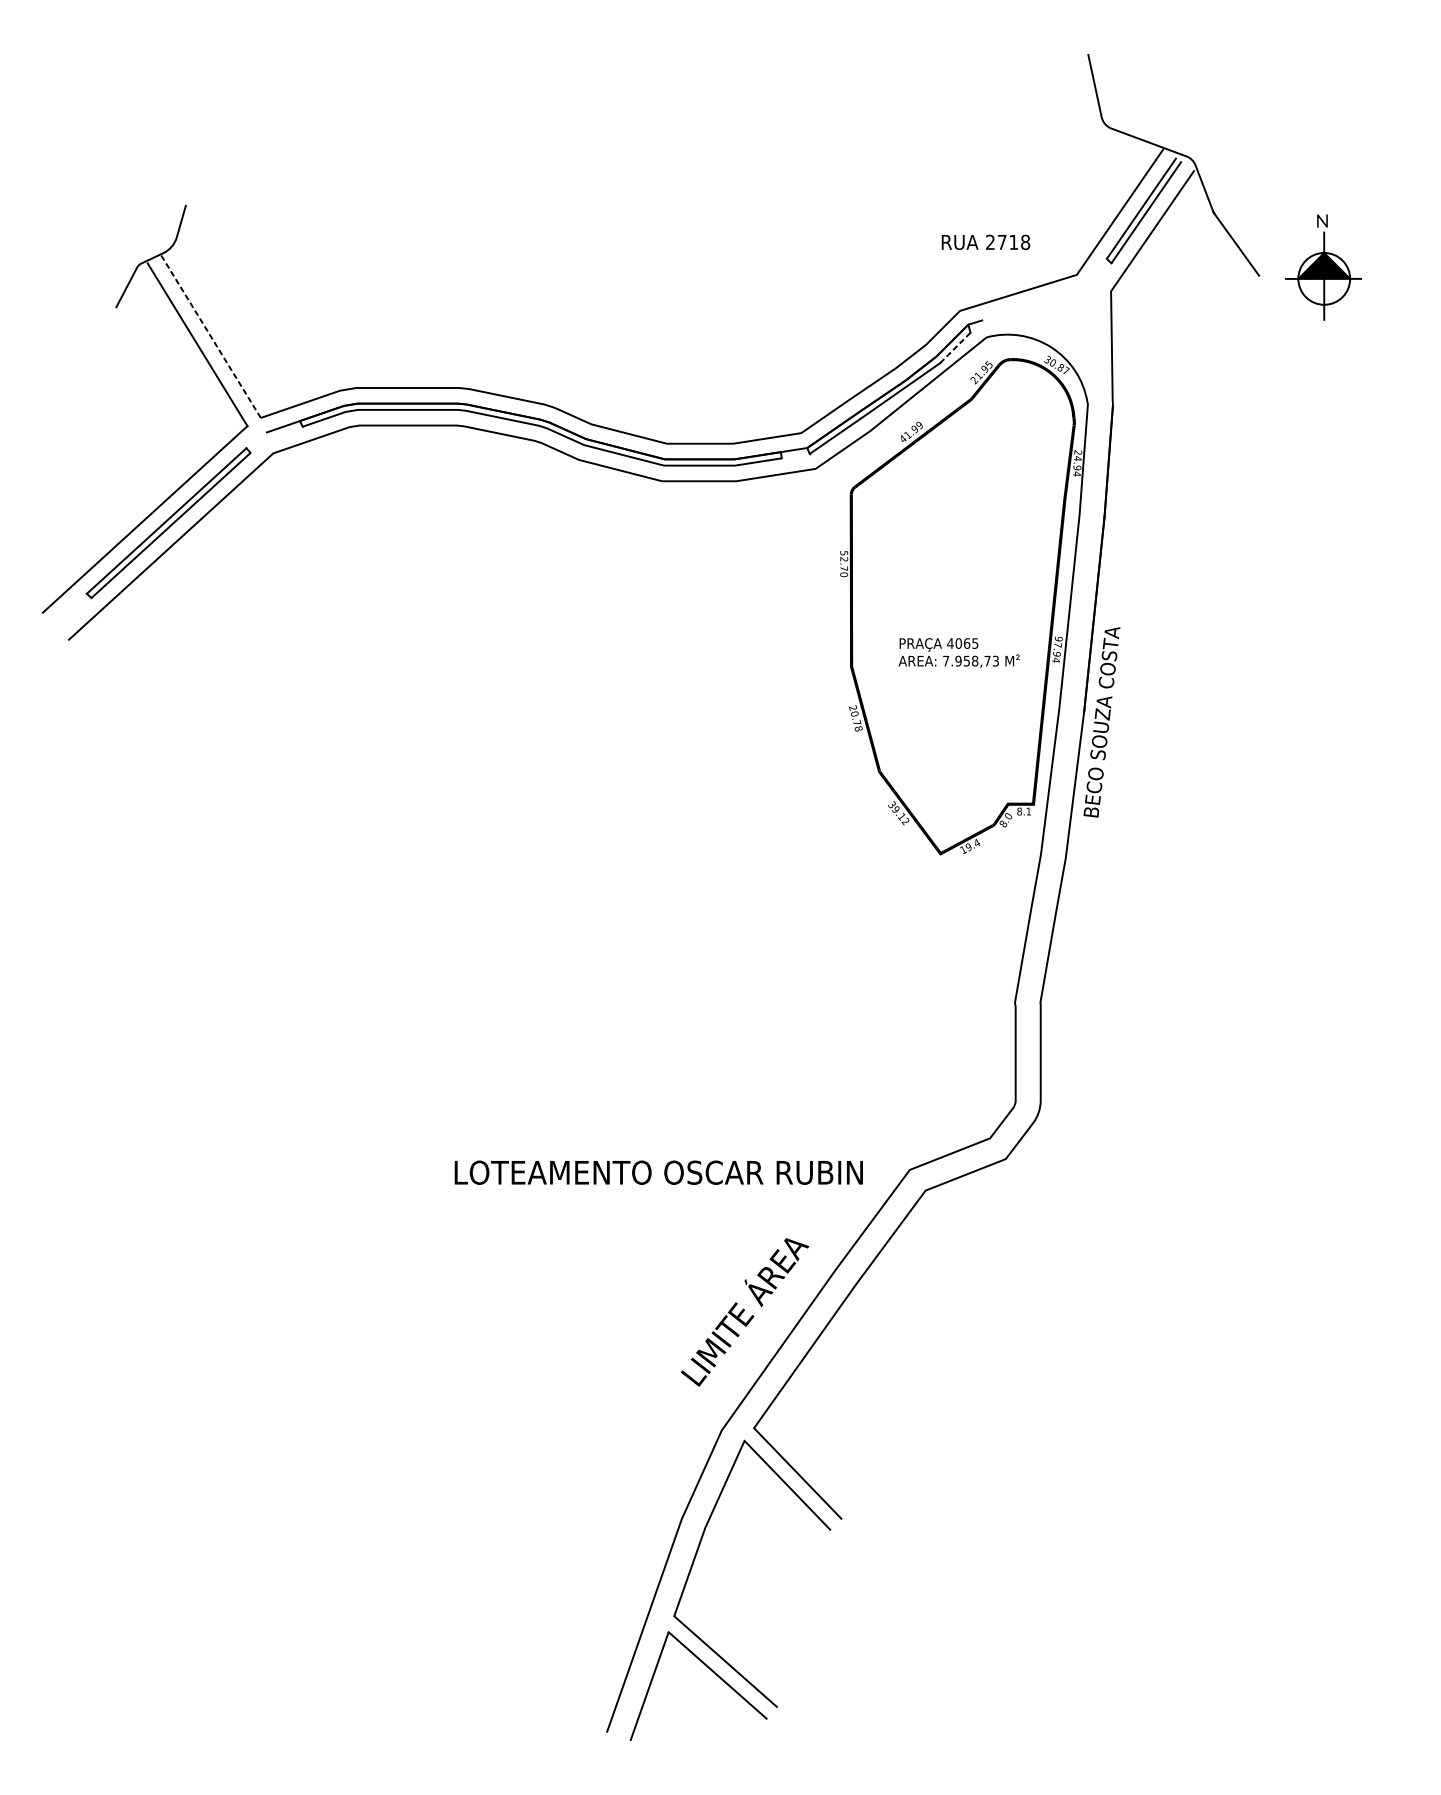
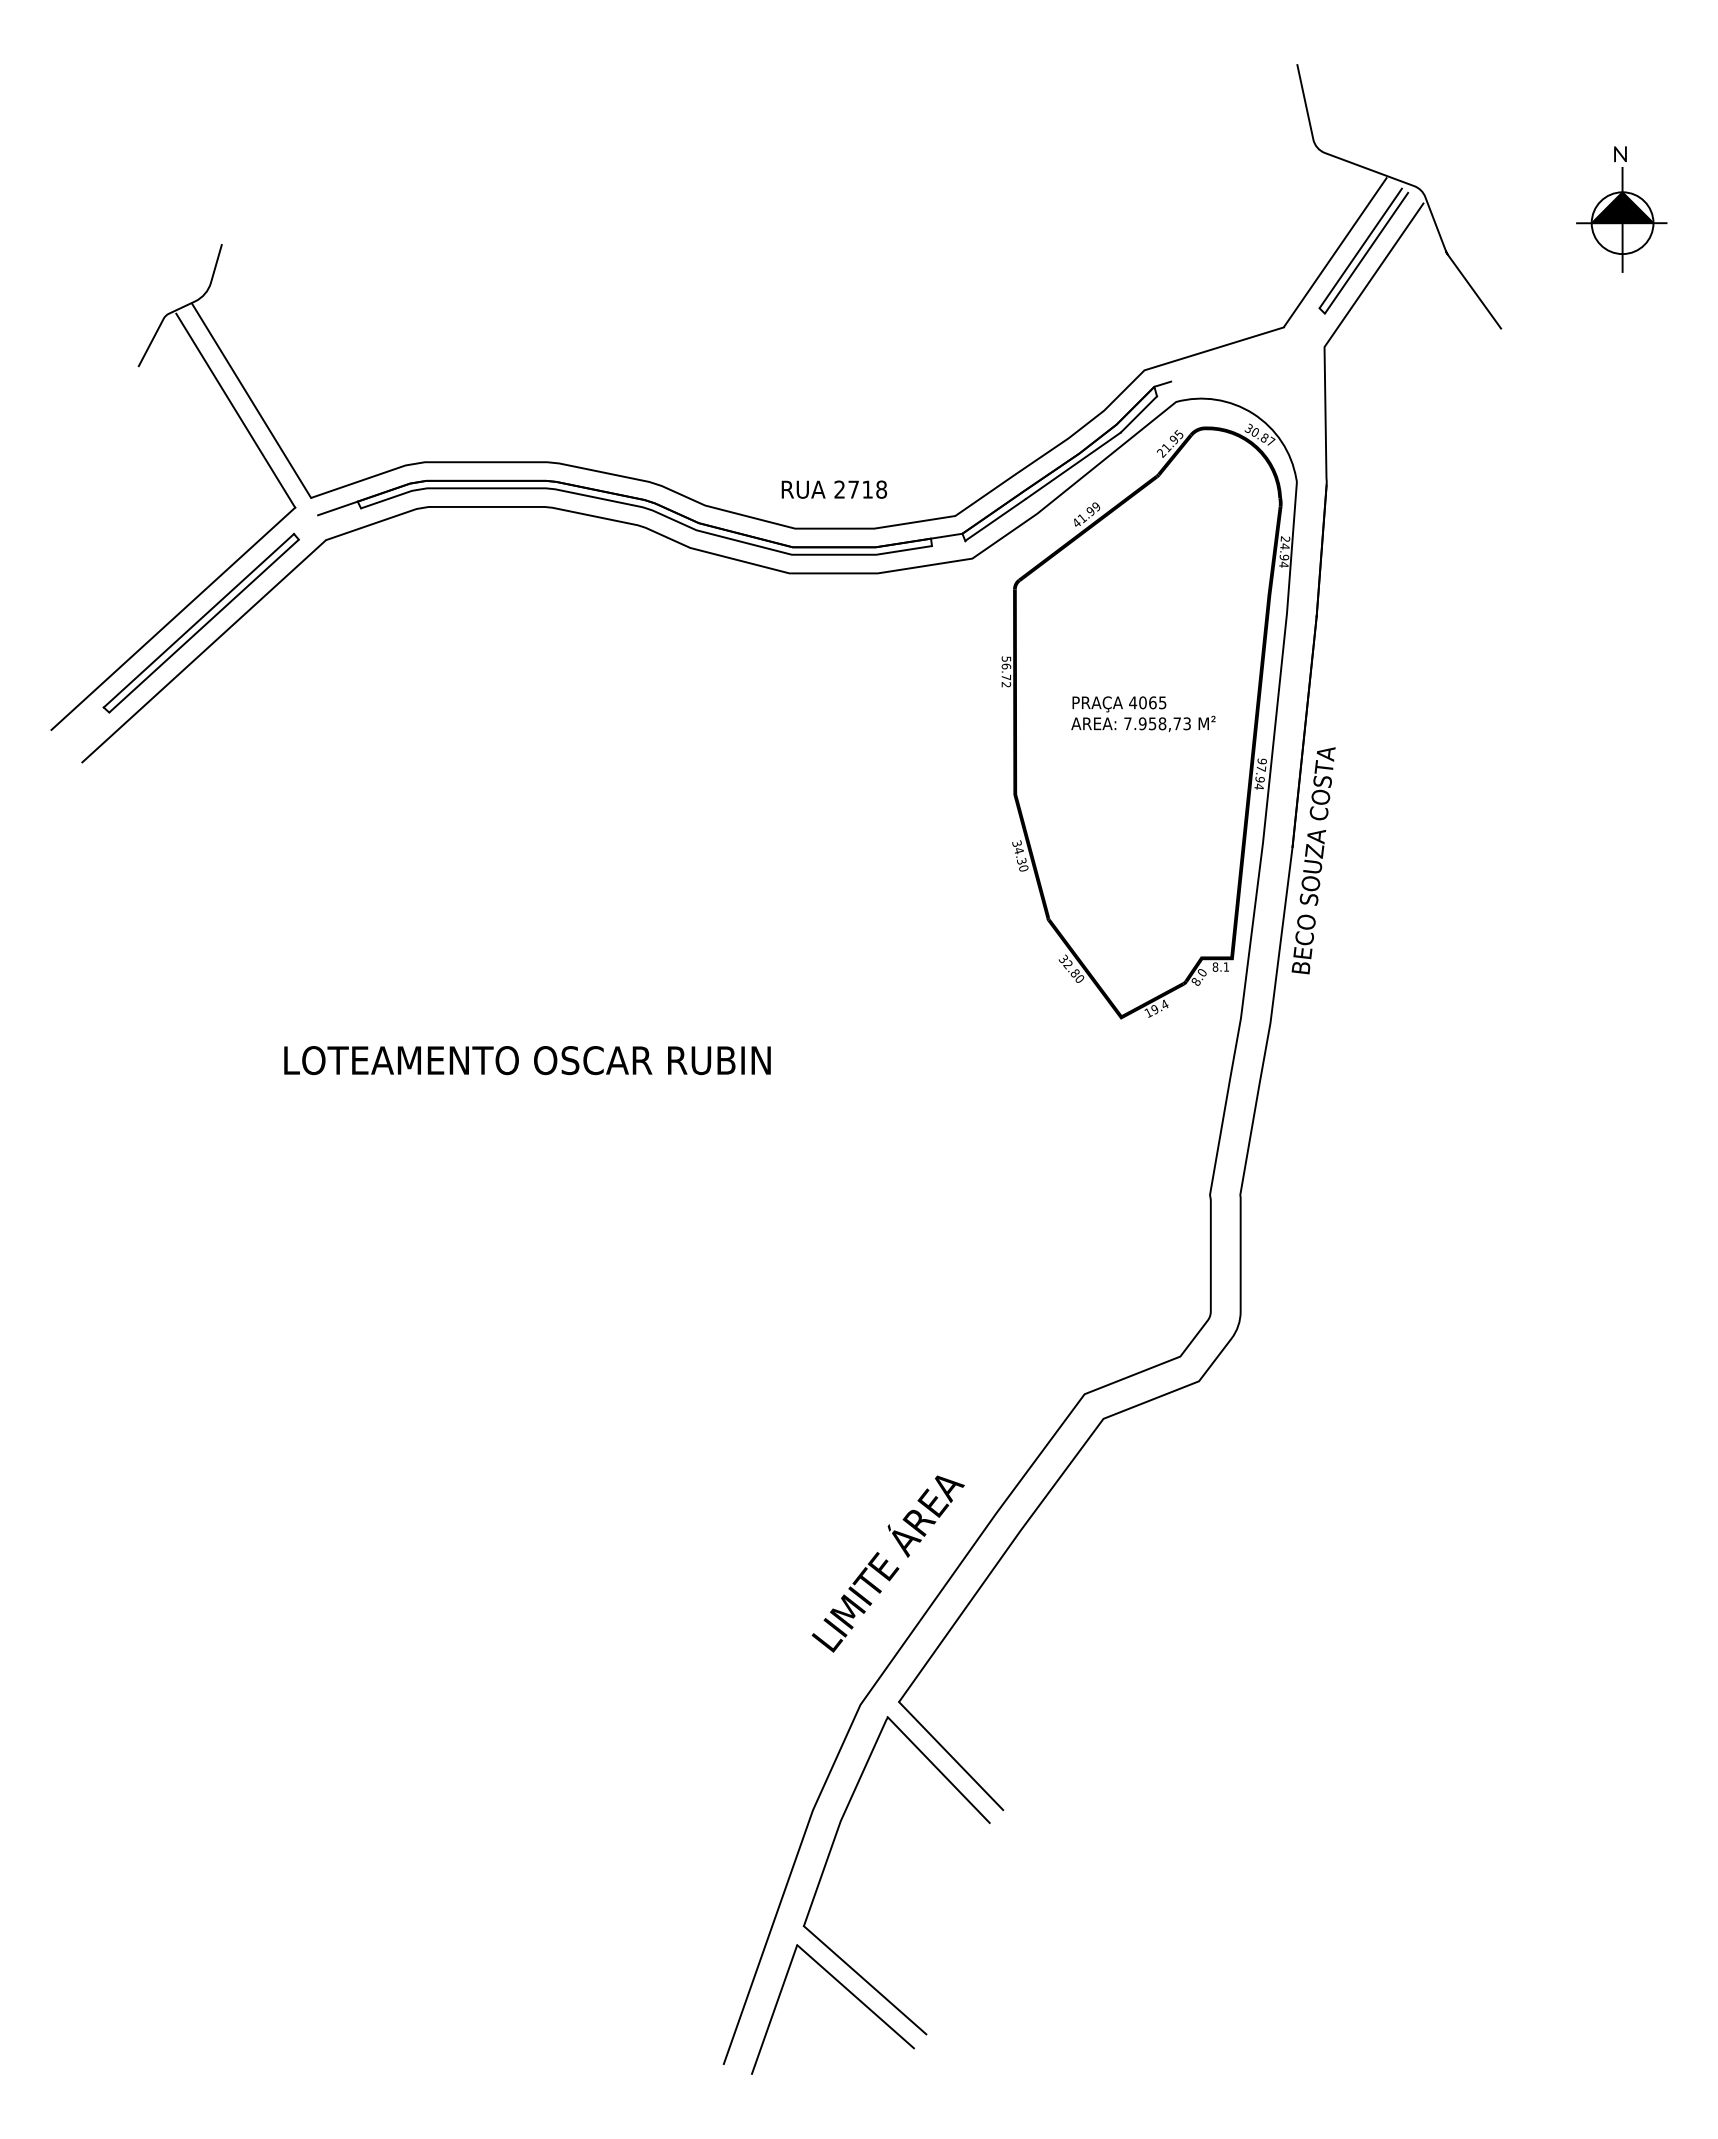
text: (986, 242) -> (834, 489), moved
part: (1323, 267) -> (1621, 209), moved
line: (210, 336) -> (251, 400), dashed -> solid
line: (955, 347) -> (1138, 414), dashed -> solid
text: (844, 566) -> (1006, 675), 52.70 -> 56.72
text: (959, 652) -> (1143, 713), moved
text: (855, 717) -> (1020, 855), 20.78 -> 34.30
text: (900, 815) -> (1073, 971), 39.12 -> 32.80
text: (658, 1172) -> (527, 1060), moved

